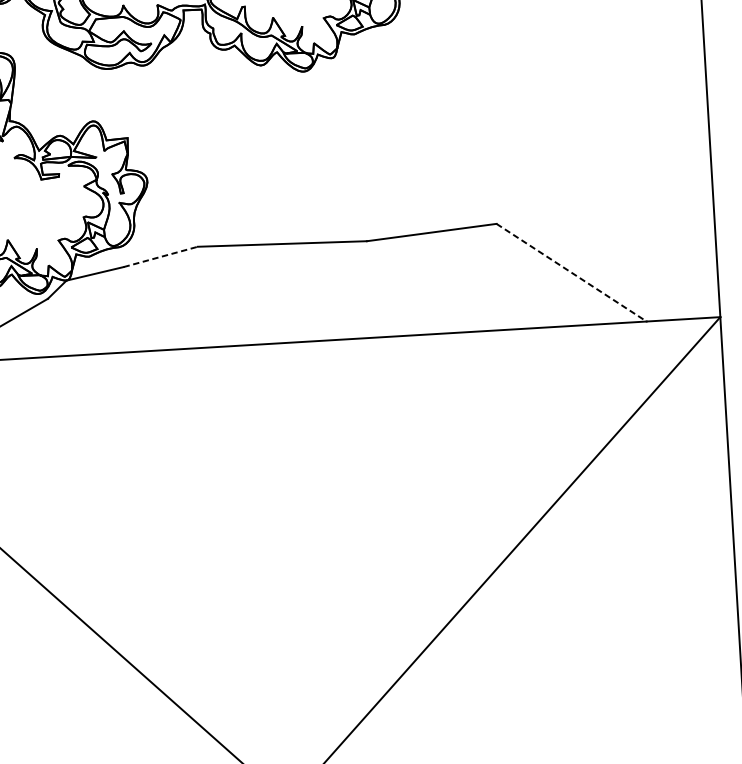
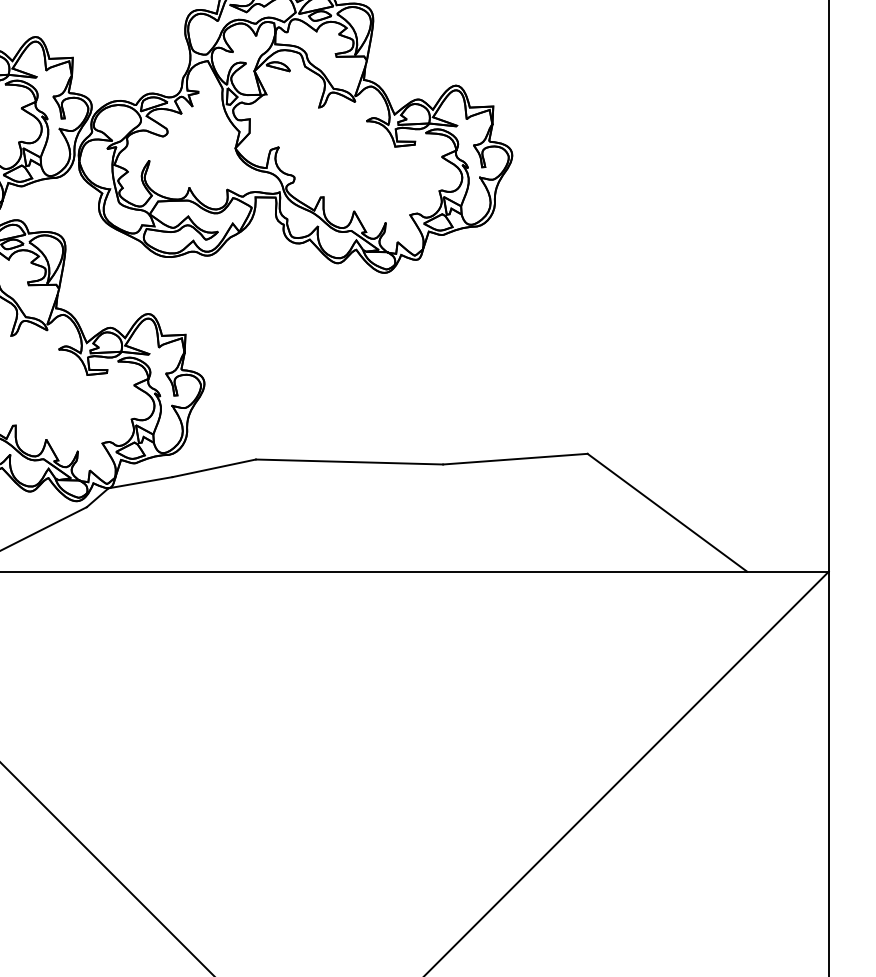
line: (160, 257) -> (214, 468), dashed -> solid
line: (571, 273) -> (667, 513), dashed -> solid

